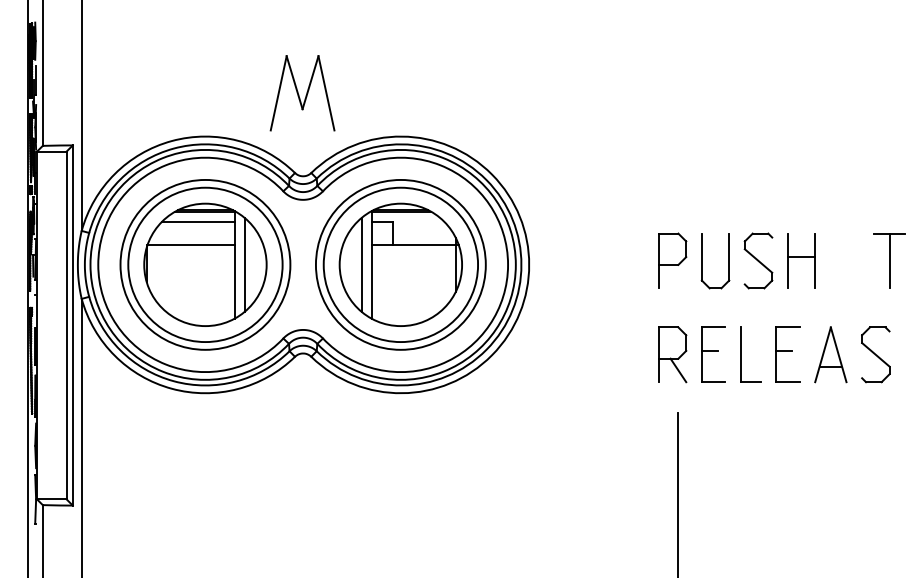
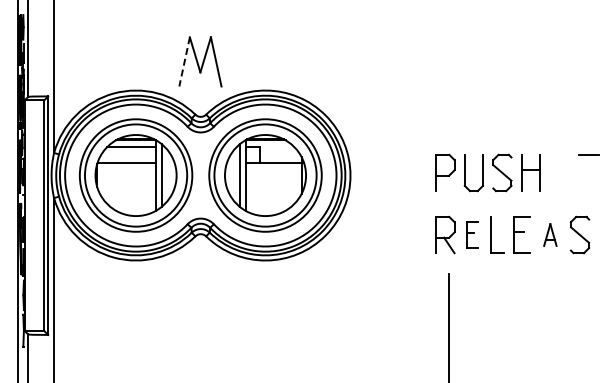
line: (278, 94) -> (184, 62), solid -> dashed
line: (890, 260) -> (589, 172), removed
part: (713, 353) -> (472, 234), size x0.7
part: (831, 353) -> (550, 234), size x0.6

